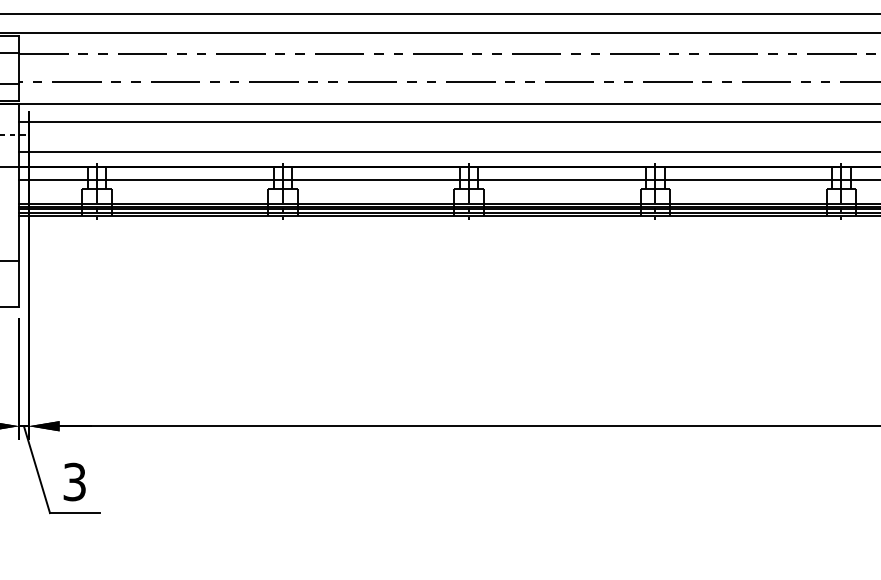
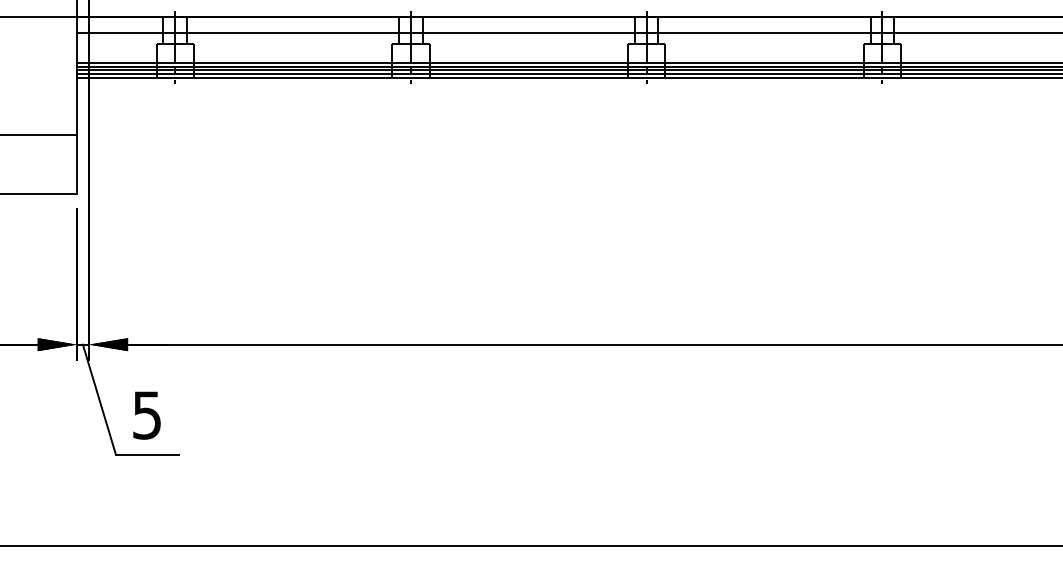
text: (74, 481) -> (146, 414), 3 -> 5

